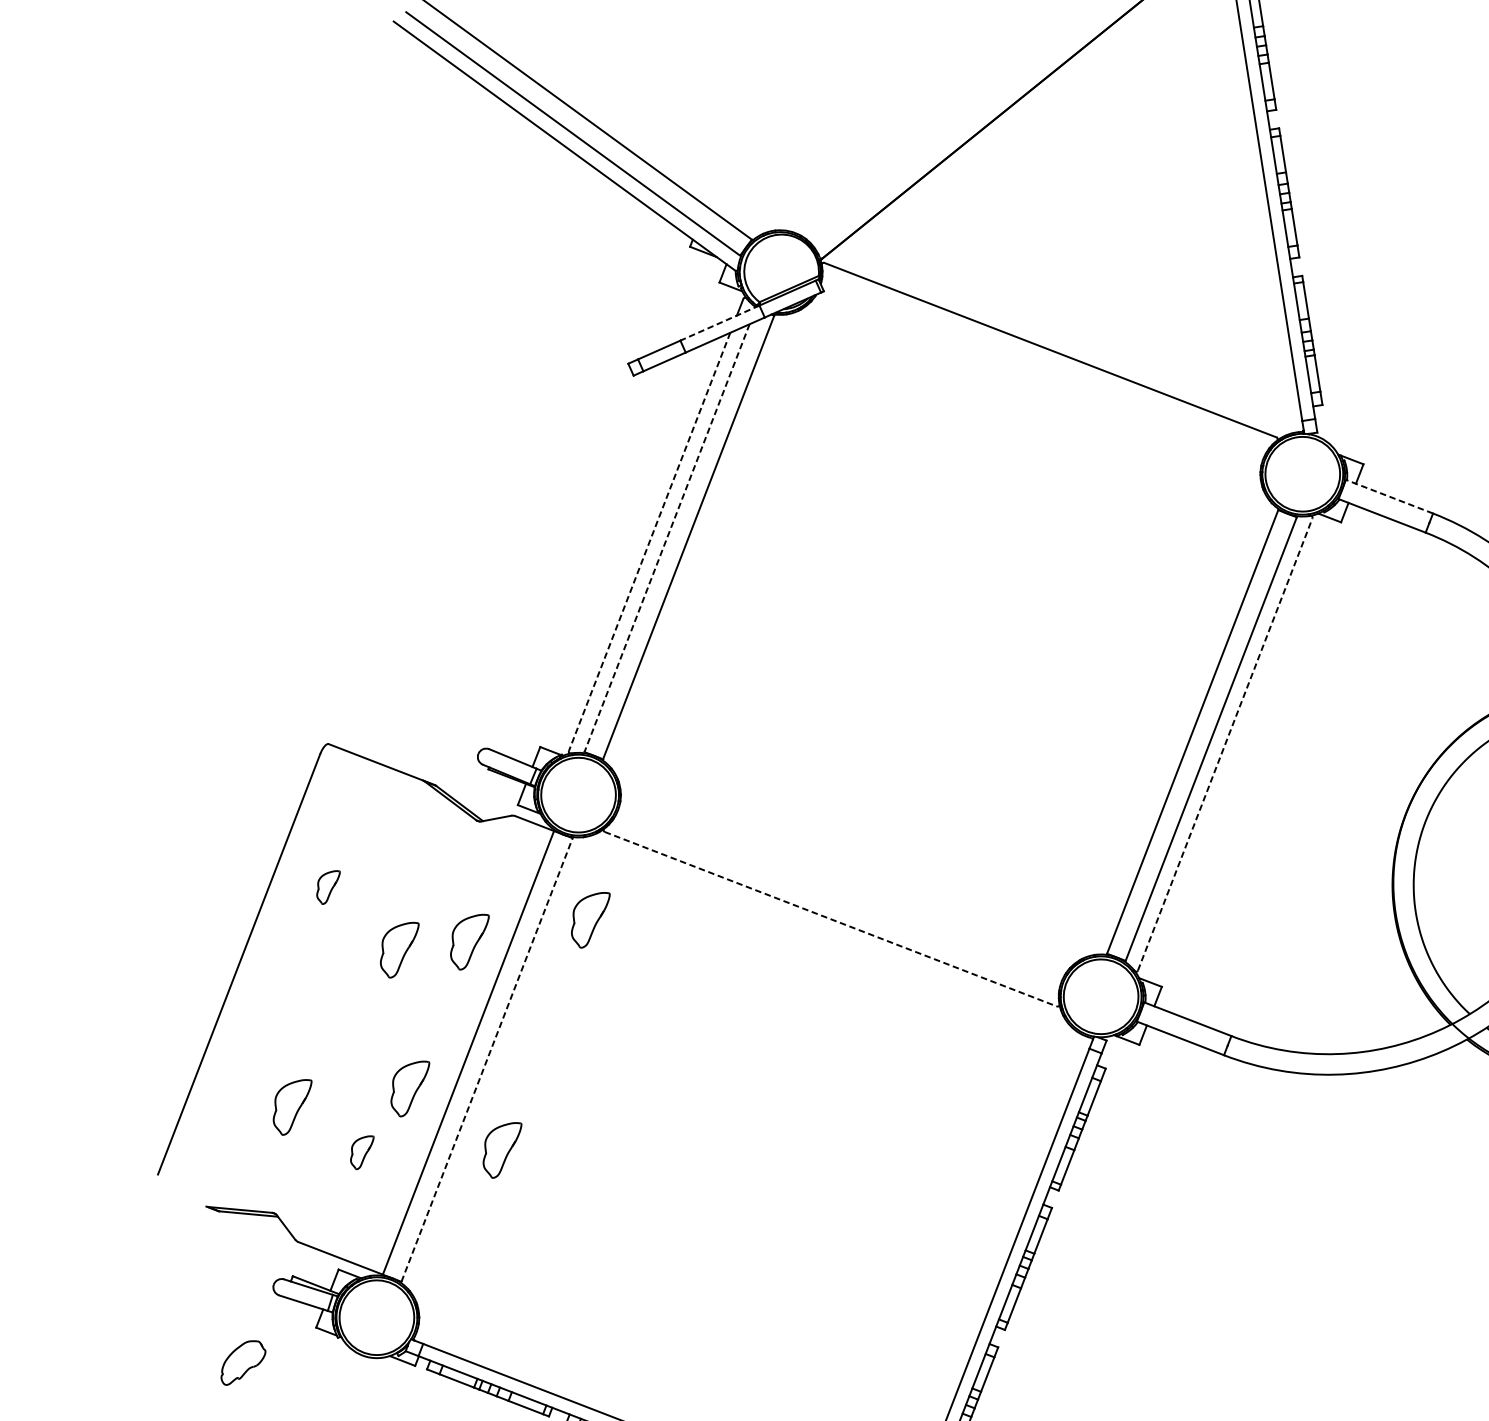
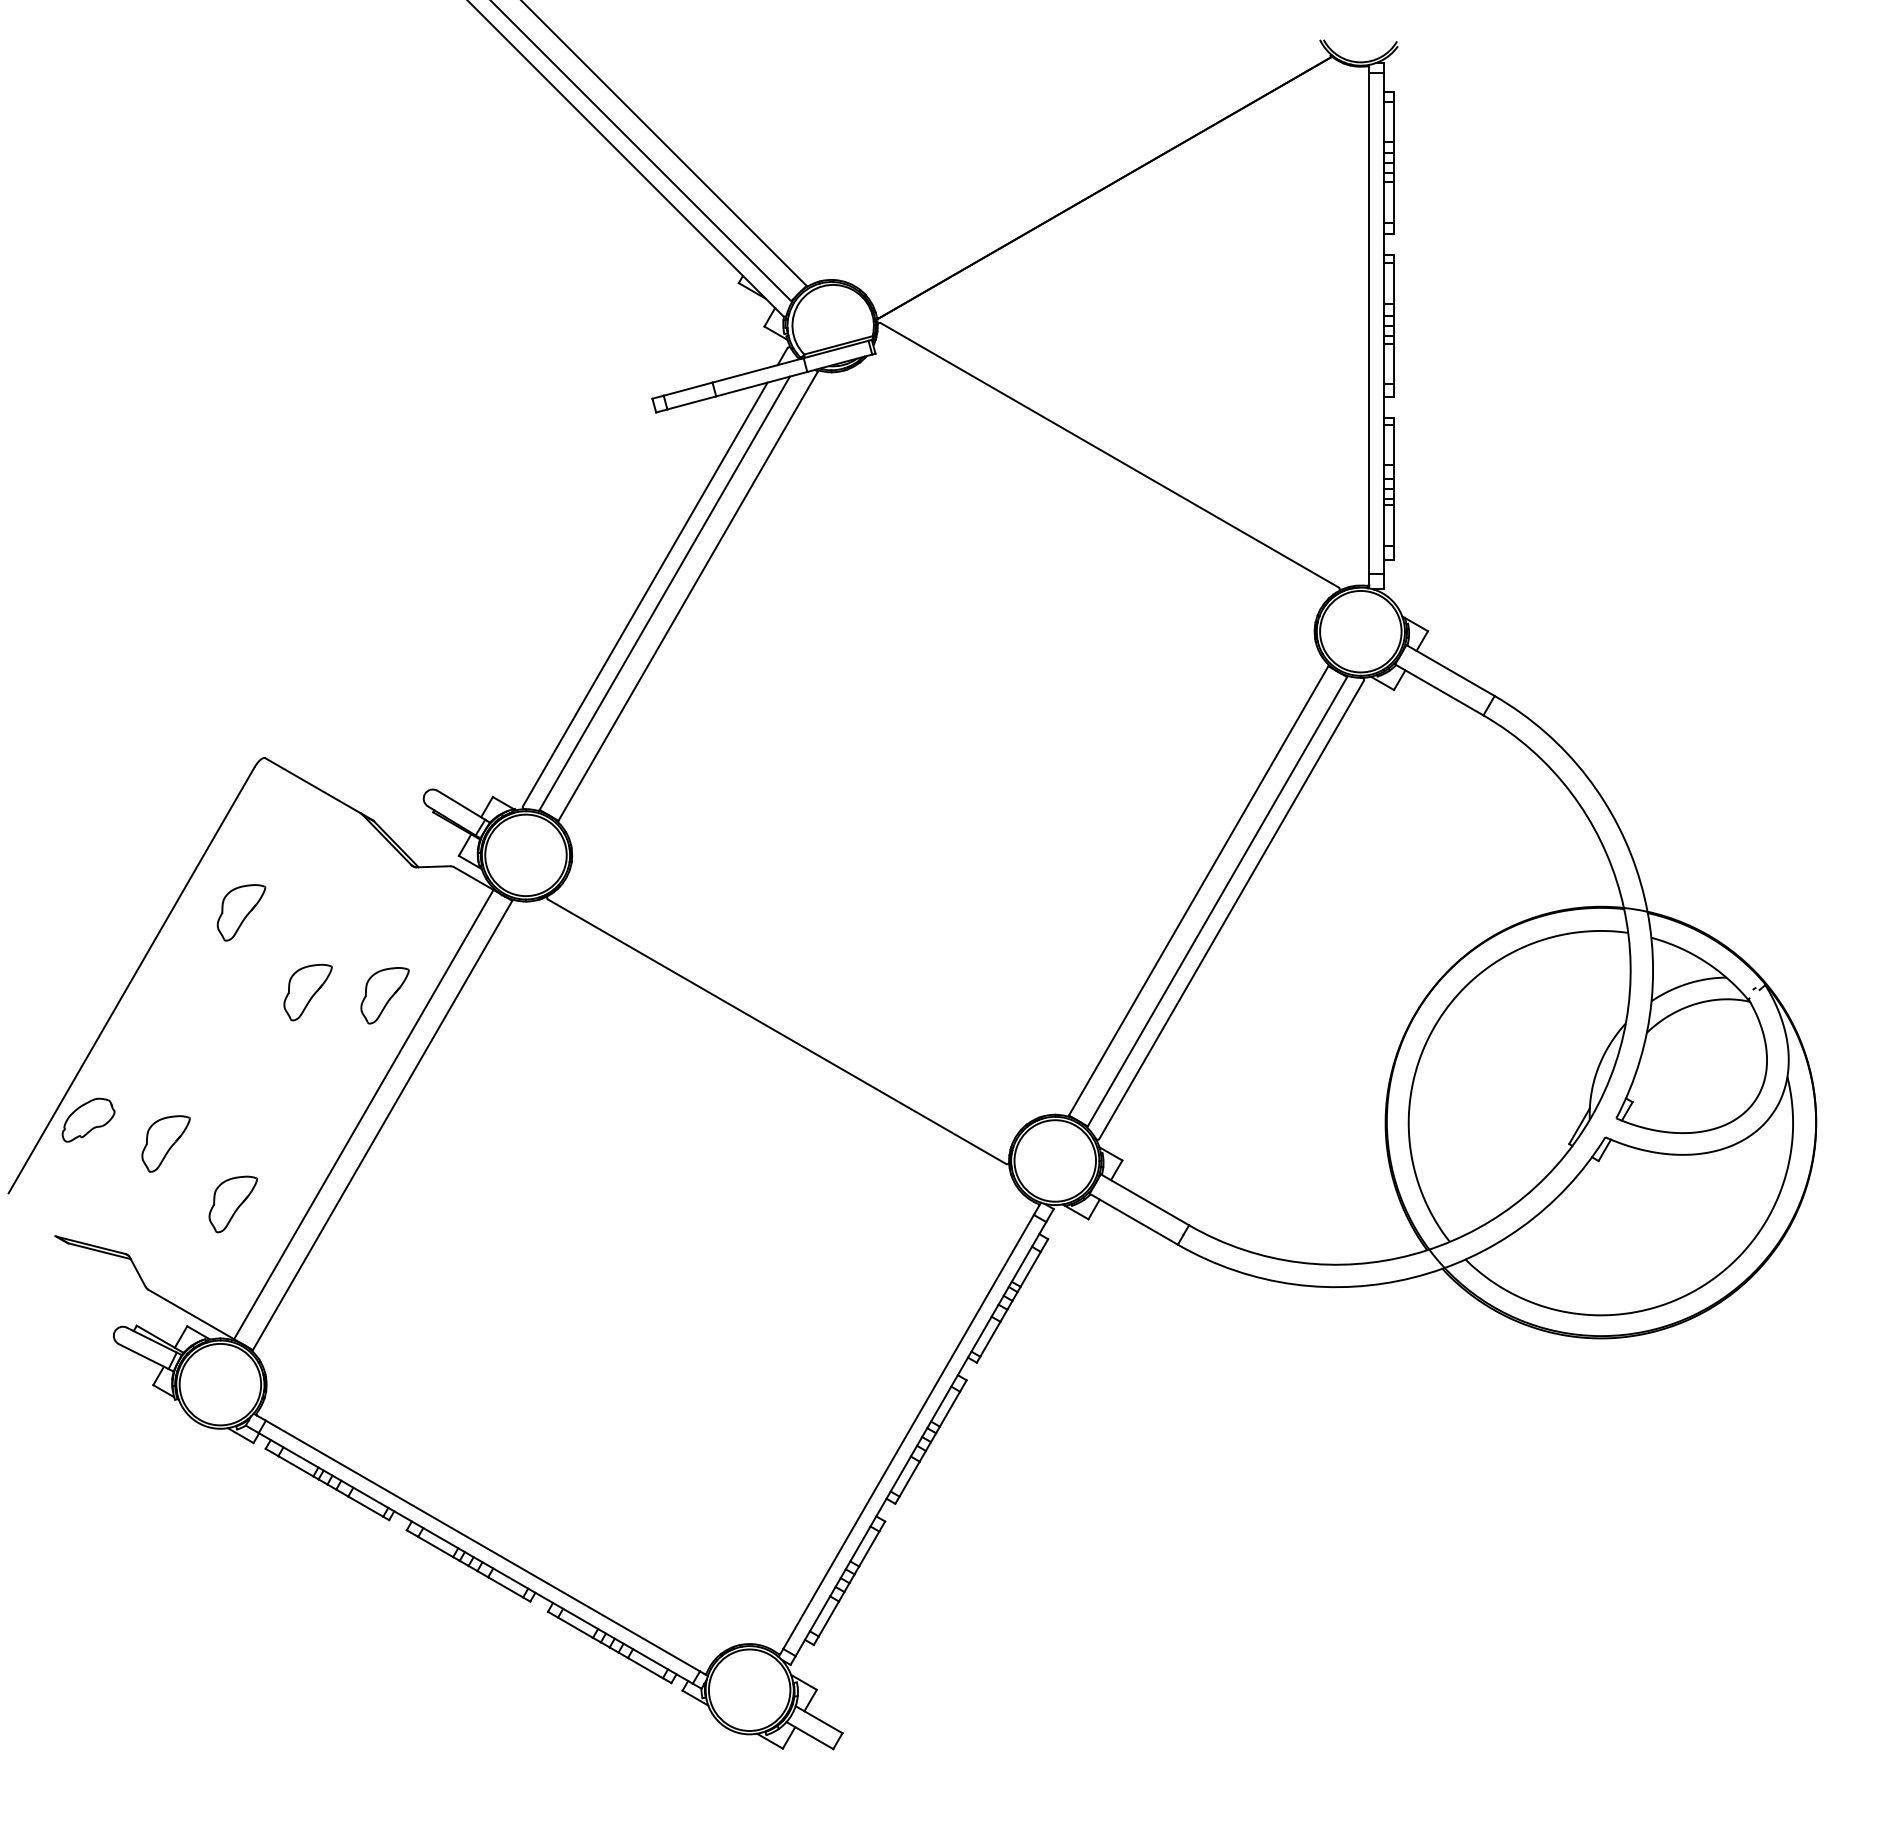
line: (719, 323) -> (757, 370), dashed -> solid
line: (1389, 496) -> (1450, 670), dashed -> solid
line: (666, 538) -> (664, 593), dashed -> solid
line: (649, 541) -> (645, 594), dashed -> solid
line: (1225, 744) -> (1231, 909), dashed -> solid
part: (329, 887) -> (241, 912), size x1.67
line: (831, 918) -> (777, 1031), dashed -> solid
part: (591, 920) -> (518, 992), removed
line: (486, 1060) -> (382, 1125), dashed -> solid
part: (410, 1088) -> (295, 1143), removed
part: (502, 1150) -> (384, 1225), removed
part: (362, 1152) -> (232, 1204), size x1.67
part: (242, 1361) -> (88, 1119), moved

